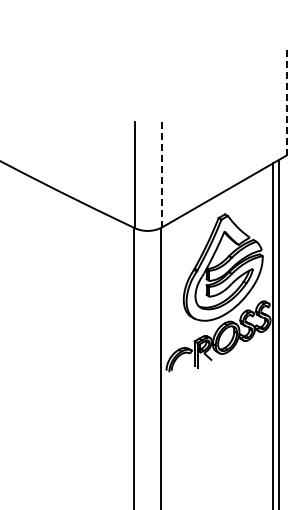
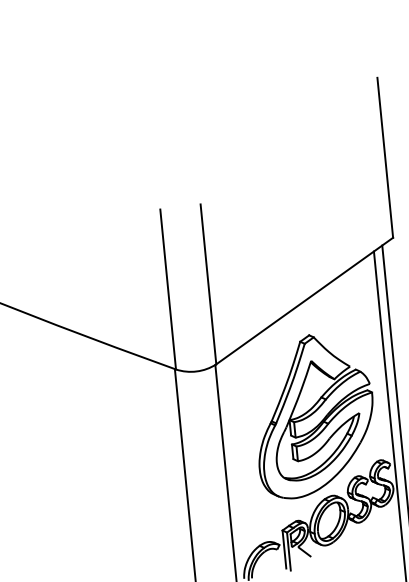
line: (286, 101) -> (384, 156), dashed -> solid
line: (161, 173) -> (207, 283), dashed -> solid

